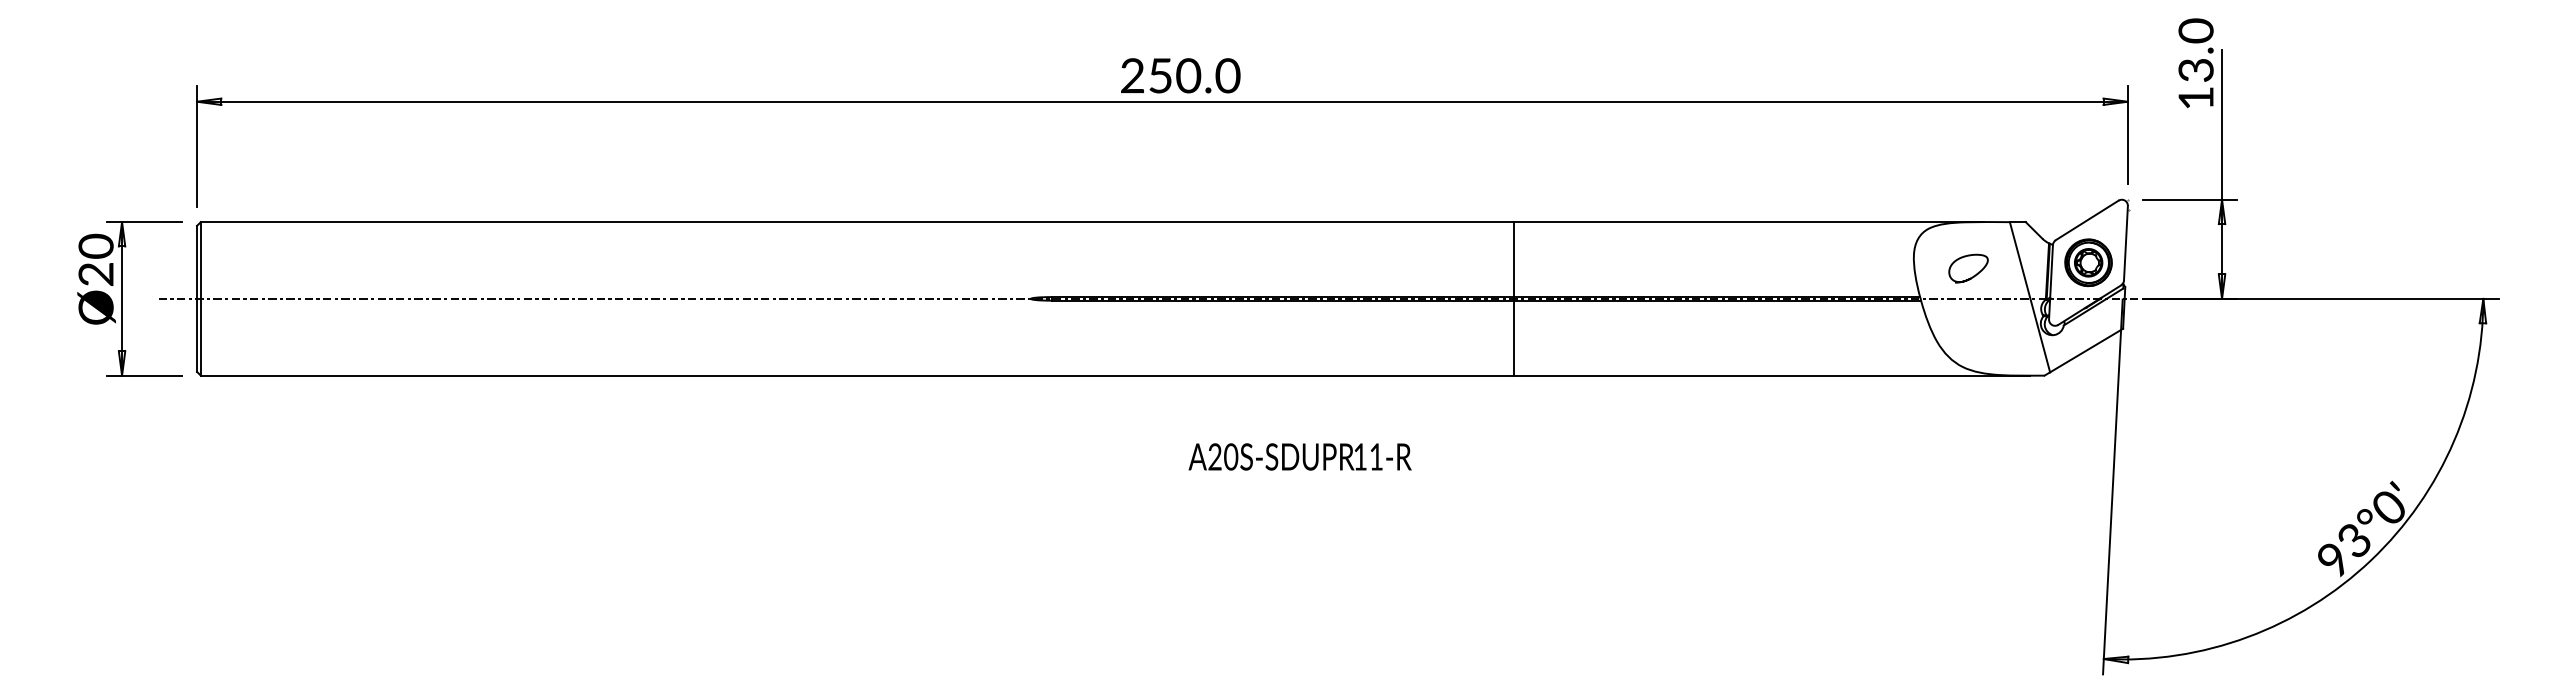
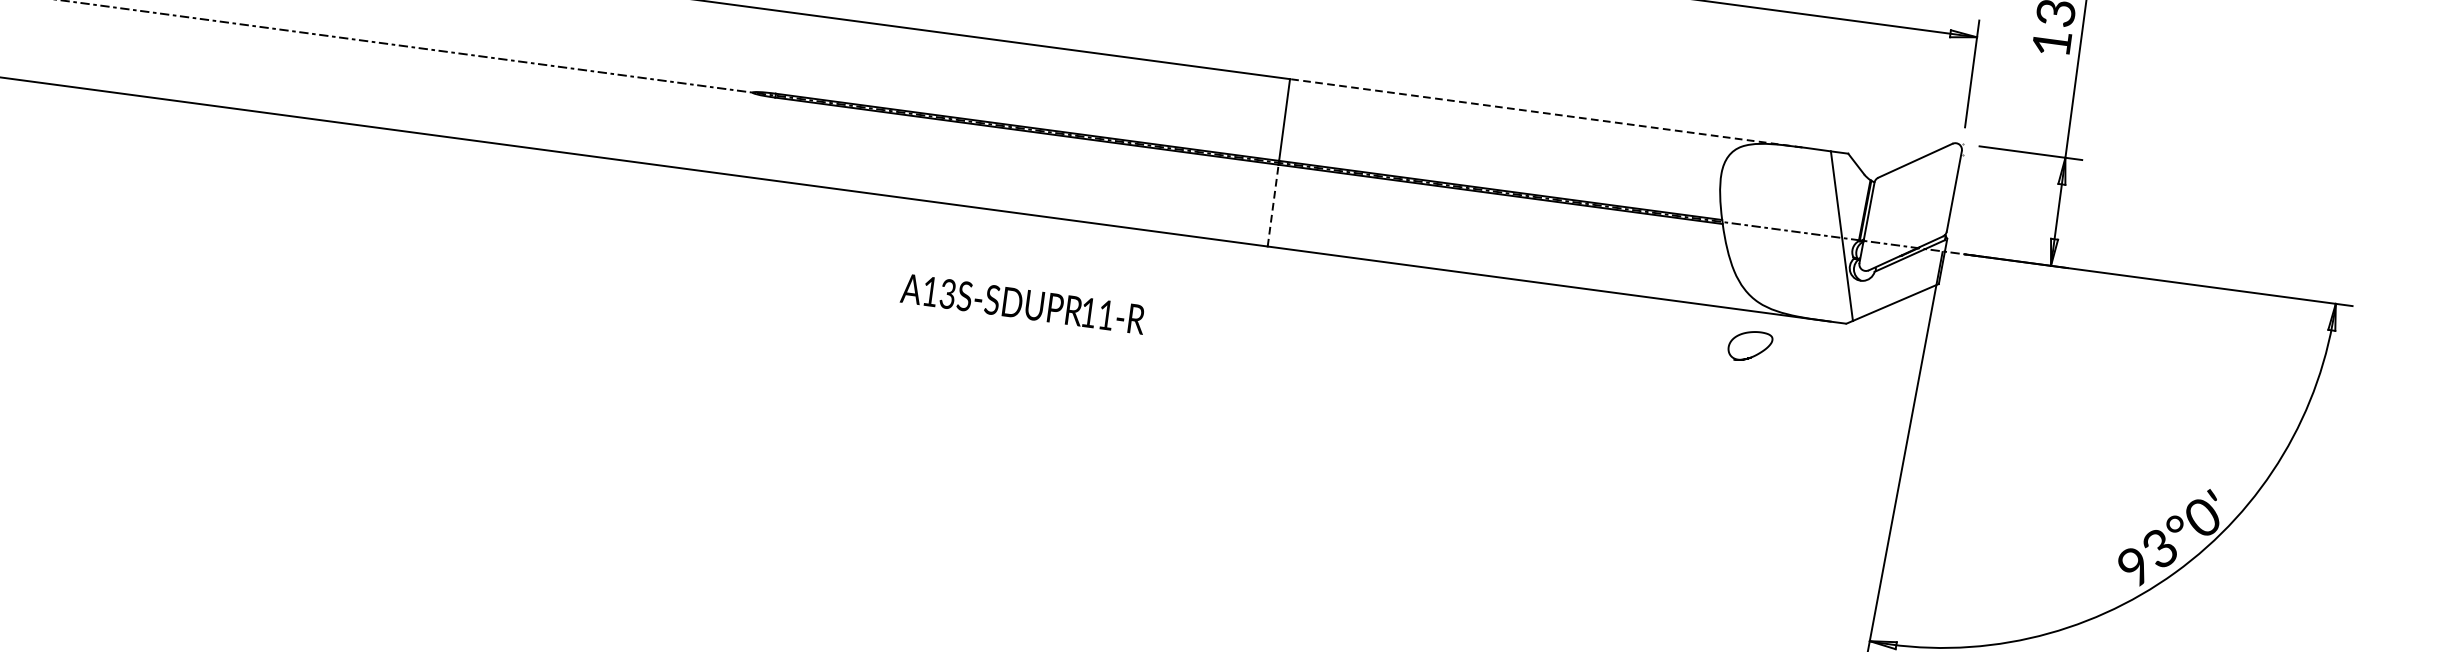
line: (1748, 222) -> (1545, 113), solid -> dashed
part: (2088, 262) -> (1910, 206), removed
curve: (1973, 275) -> (1754, 354), moved
line: (1513, 337) -> (1273, 204), solid -> dashed
text: (1223, 456) -> (939, 292), A20S-SDUPR -> A13S-SDUPR

